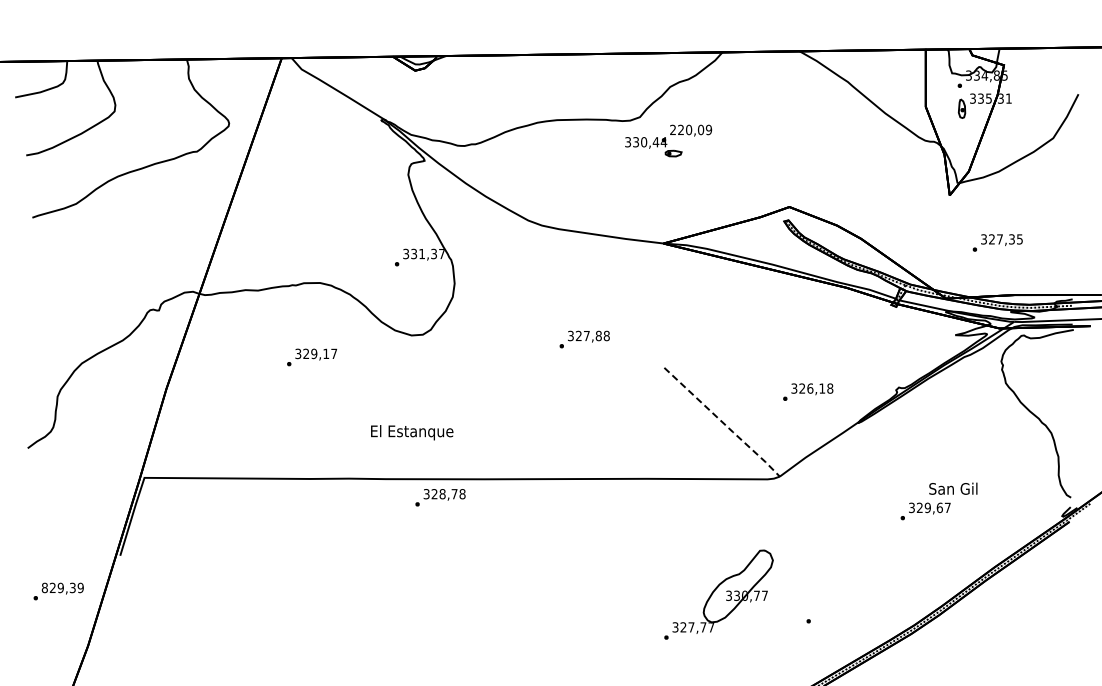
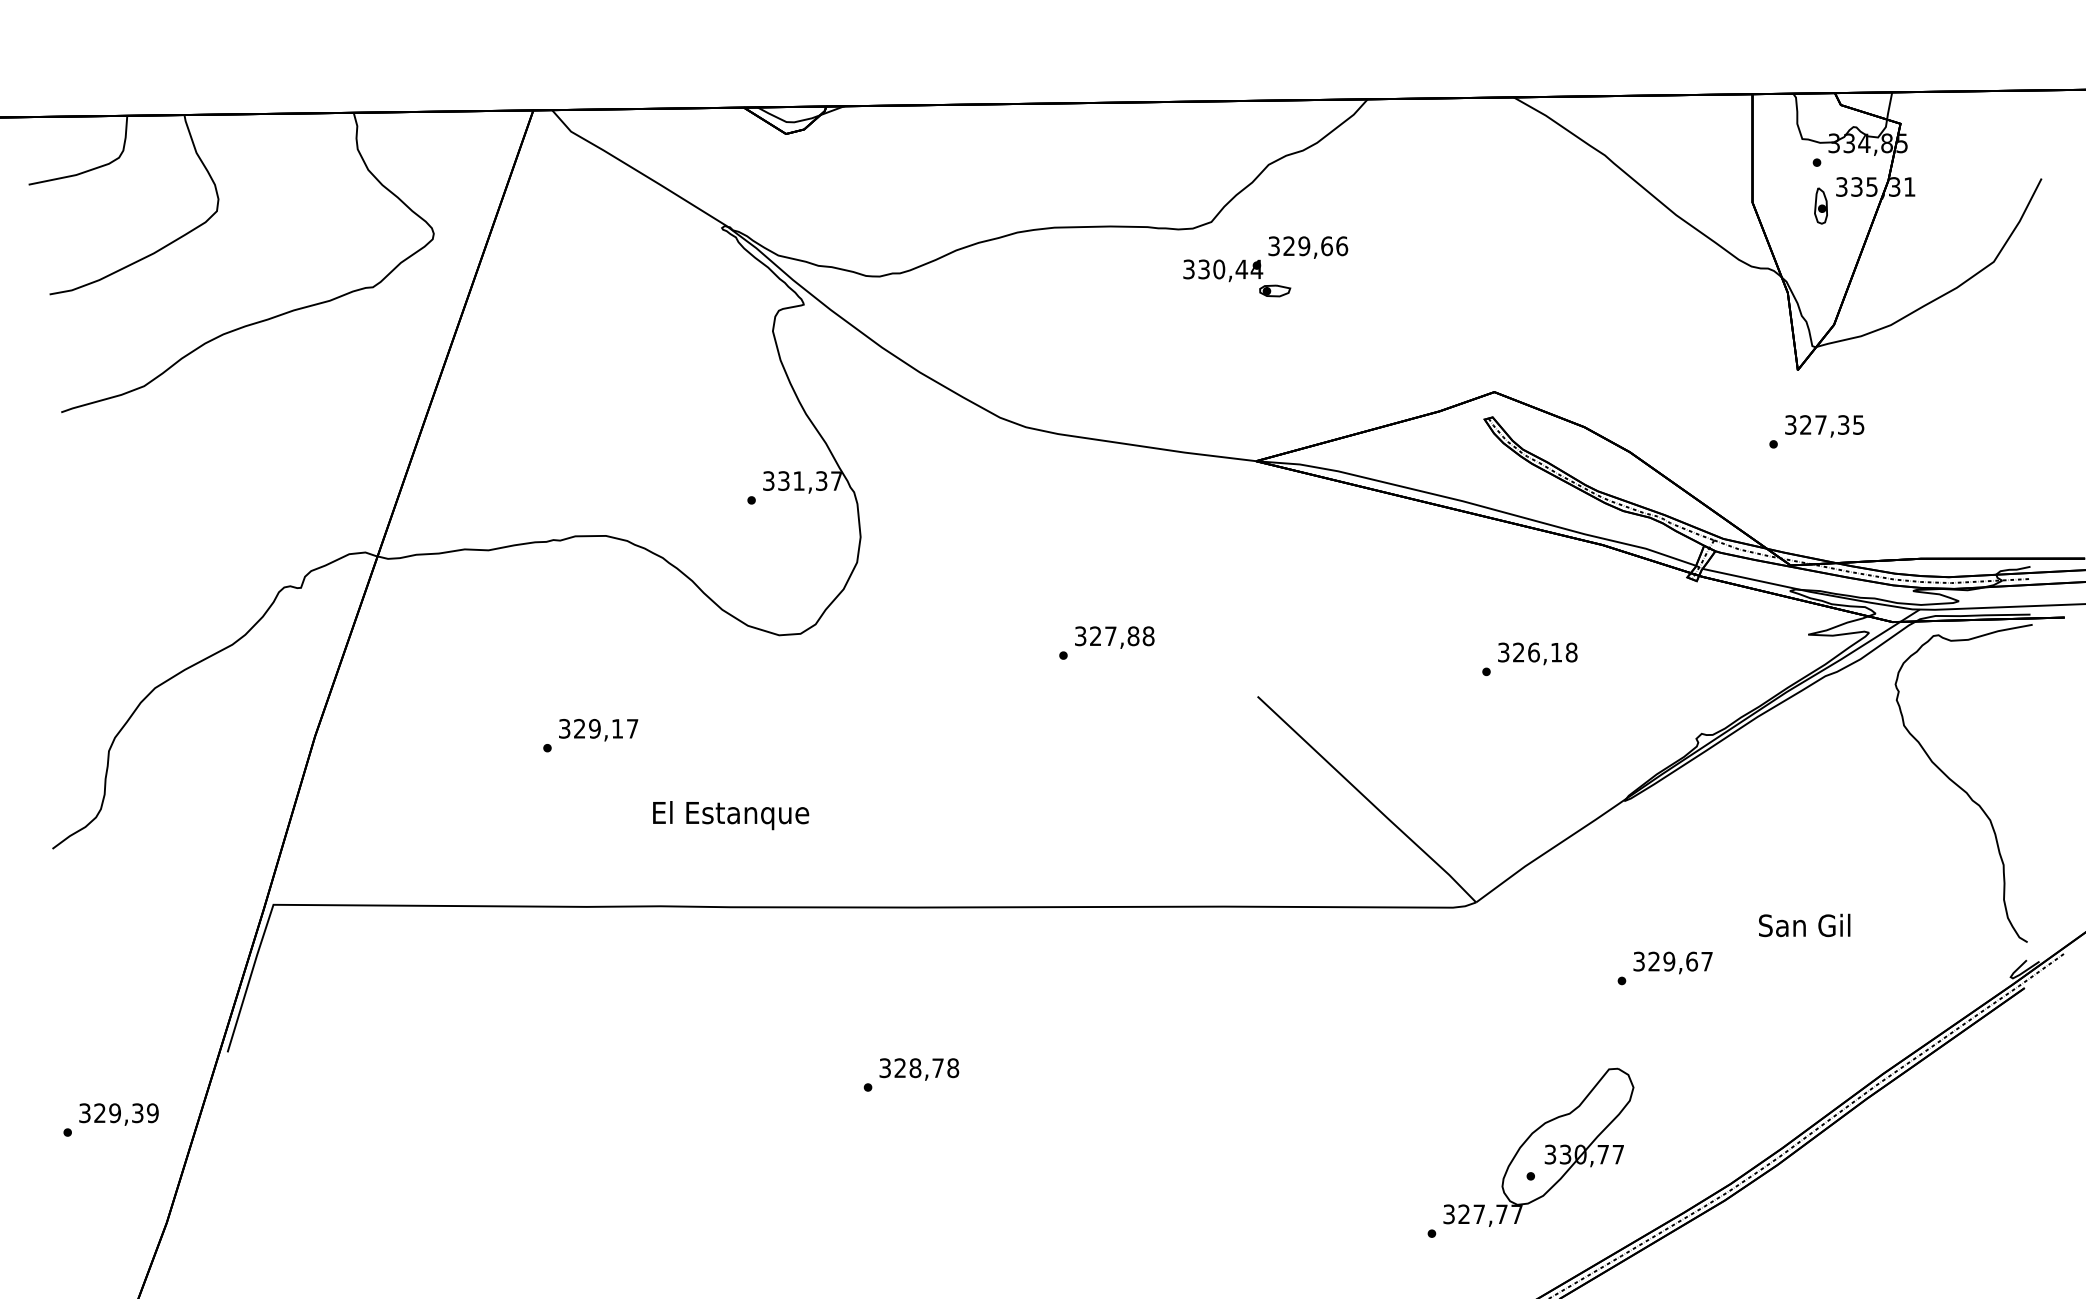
text: (691, 129) -> (1308, 245), 220,09 -> 329,66
text: (997, 242) -> (1816, 430), moved
text: (311, 357) -> (589, 735), moved
text: (808, 391) -> (1530, 658), moved
line: (723, 423) -> (1369, 801), dashed -> solid
text: (412, 432) -> (731, 815), moved
text: (440, 497) -> (911, 1074), moved
text: (925, 511) -> (1664, 968), moved
text: (44, 587) -> (84, 1112), 829,39 -> 329,39
part: (718, 594) -> (1530, 1152), moved

